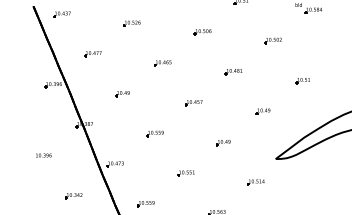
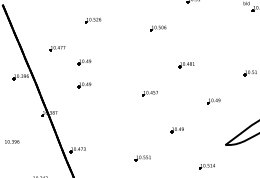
part: (61, 14) -> (28, 12), removed
part: (272, 40) -> (222, 36), removed
part: (162, 63) -> (121, 57), removed
part: (122, 69) -> (84, 62), added
part: (154, 133) -> (113, 121), removed

